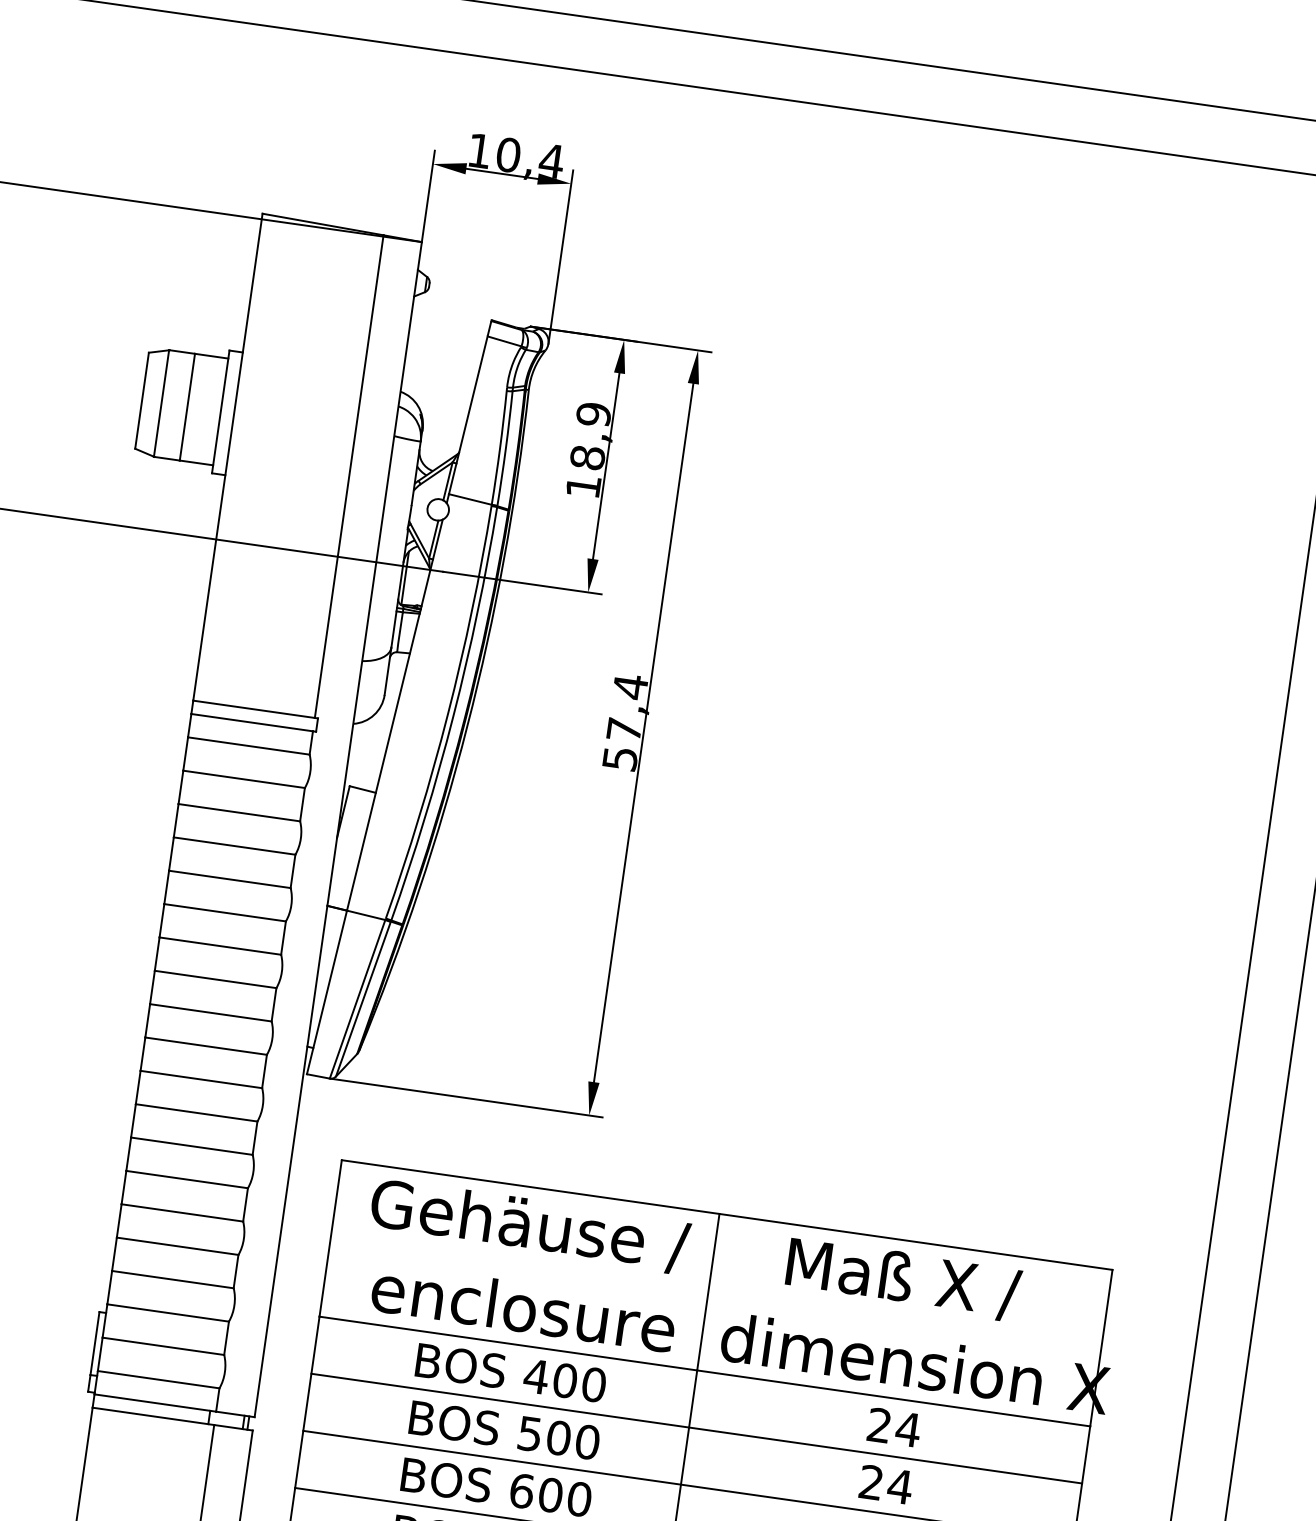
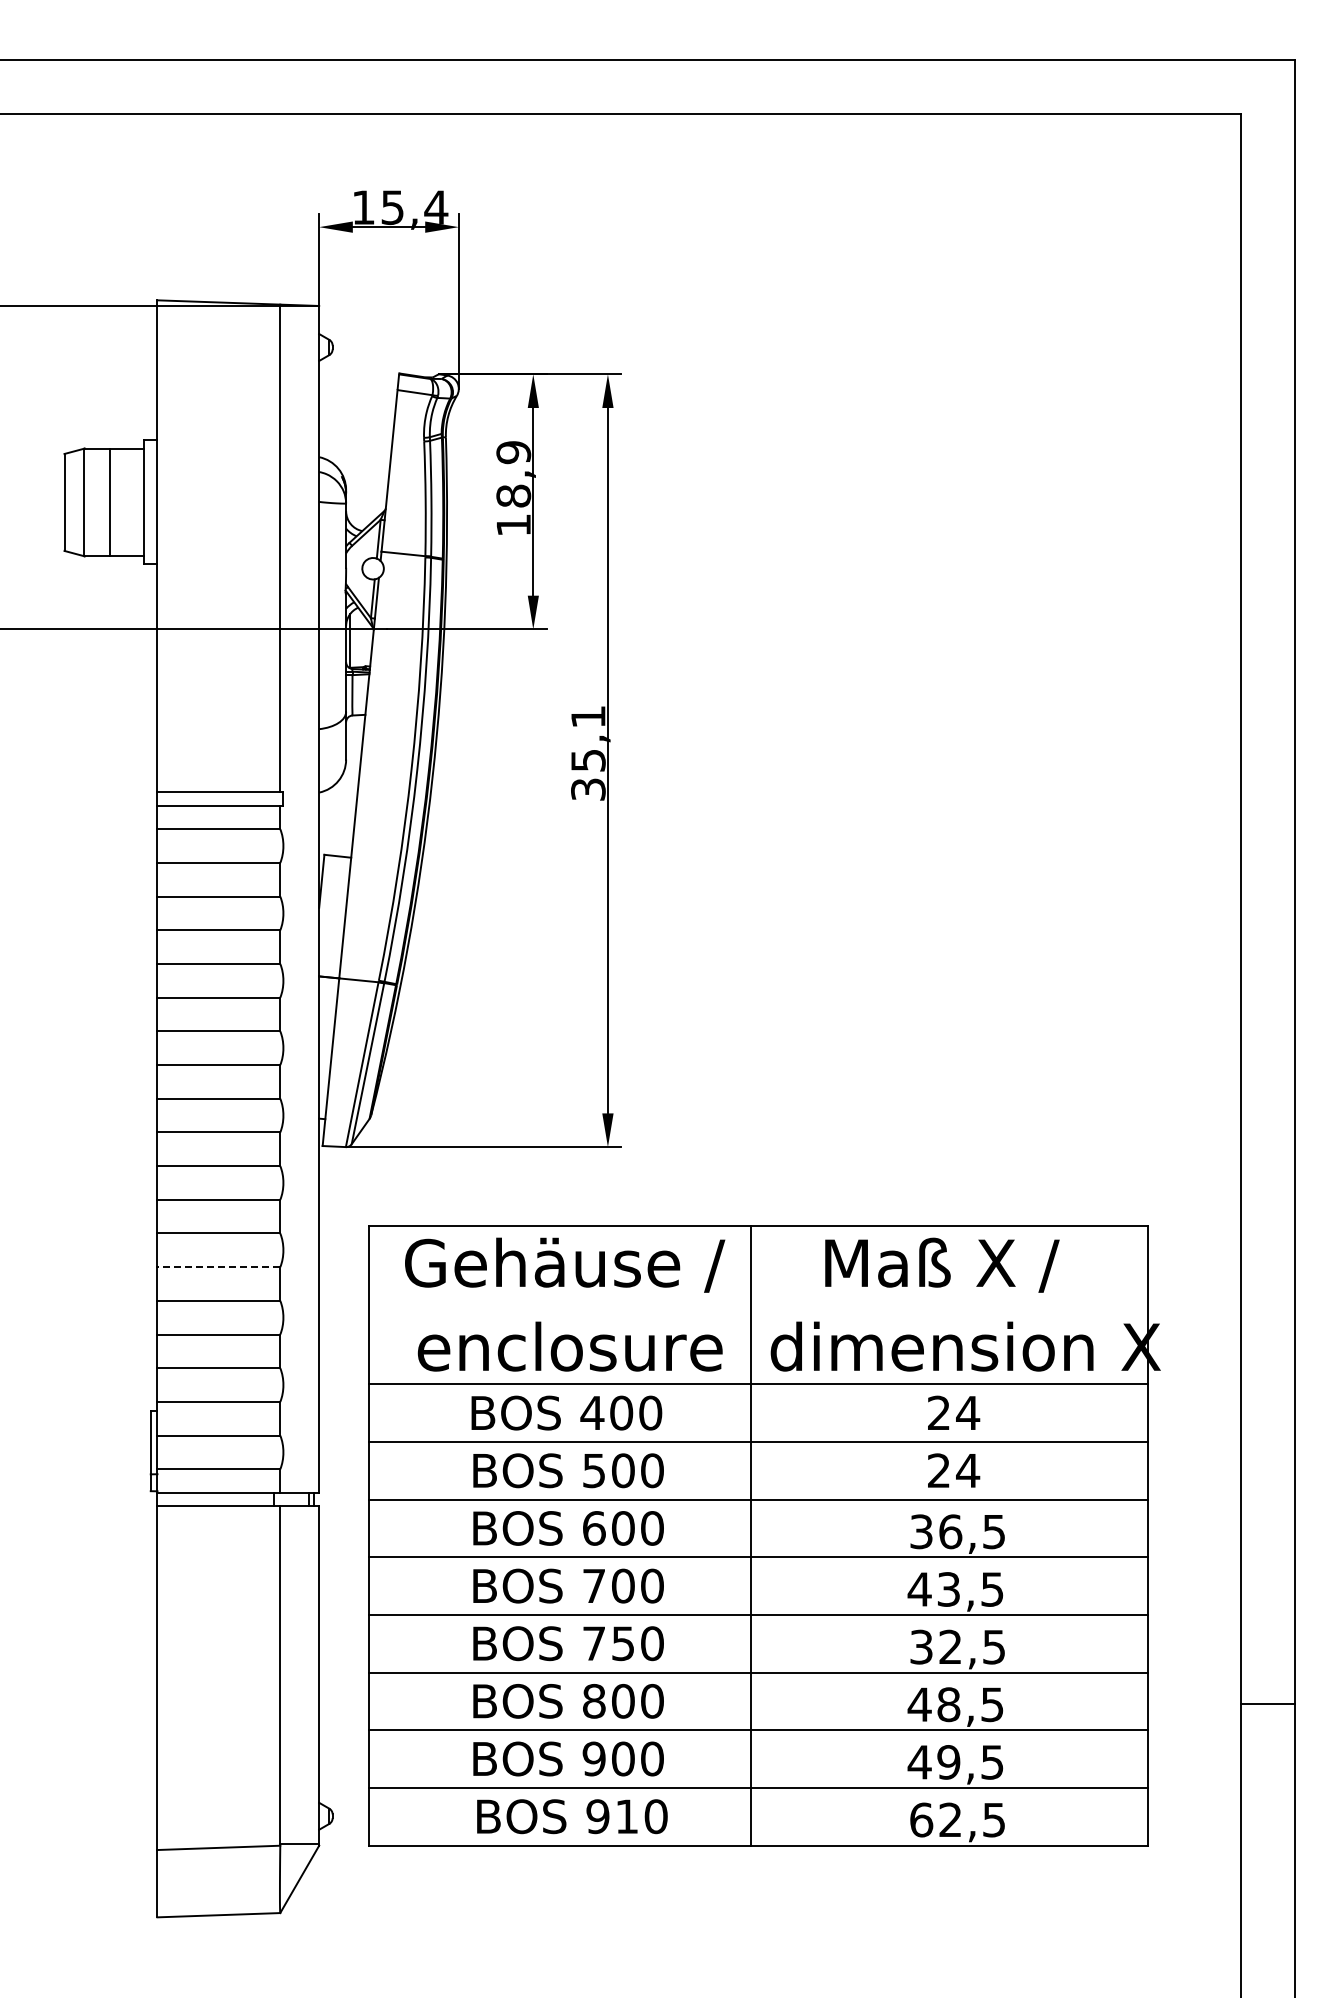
text: (508, 154) -> (392, 207), 10,4 -> 15,4
text: (625, 722) -> (588, 752), 57,4 -> 35,1
line: (186, 1179) -> (218, 1267), solid -> dashed

